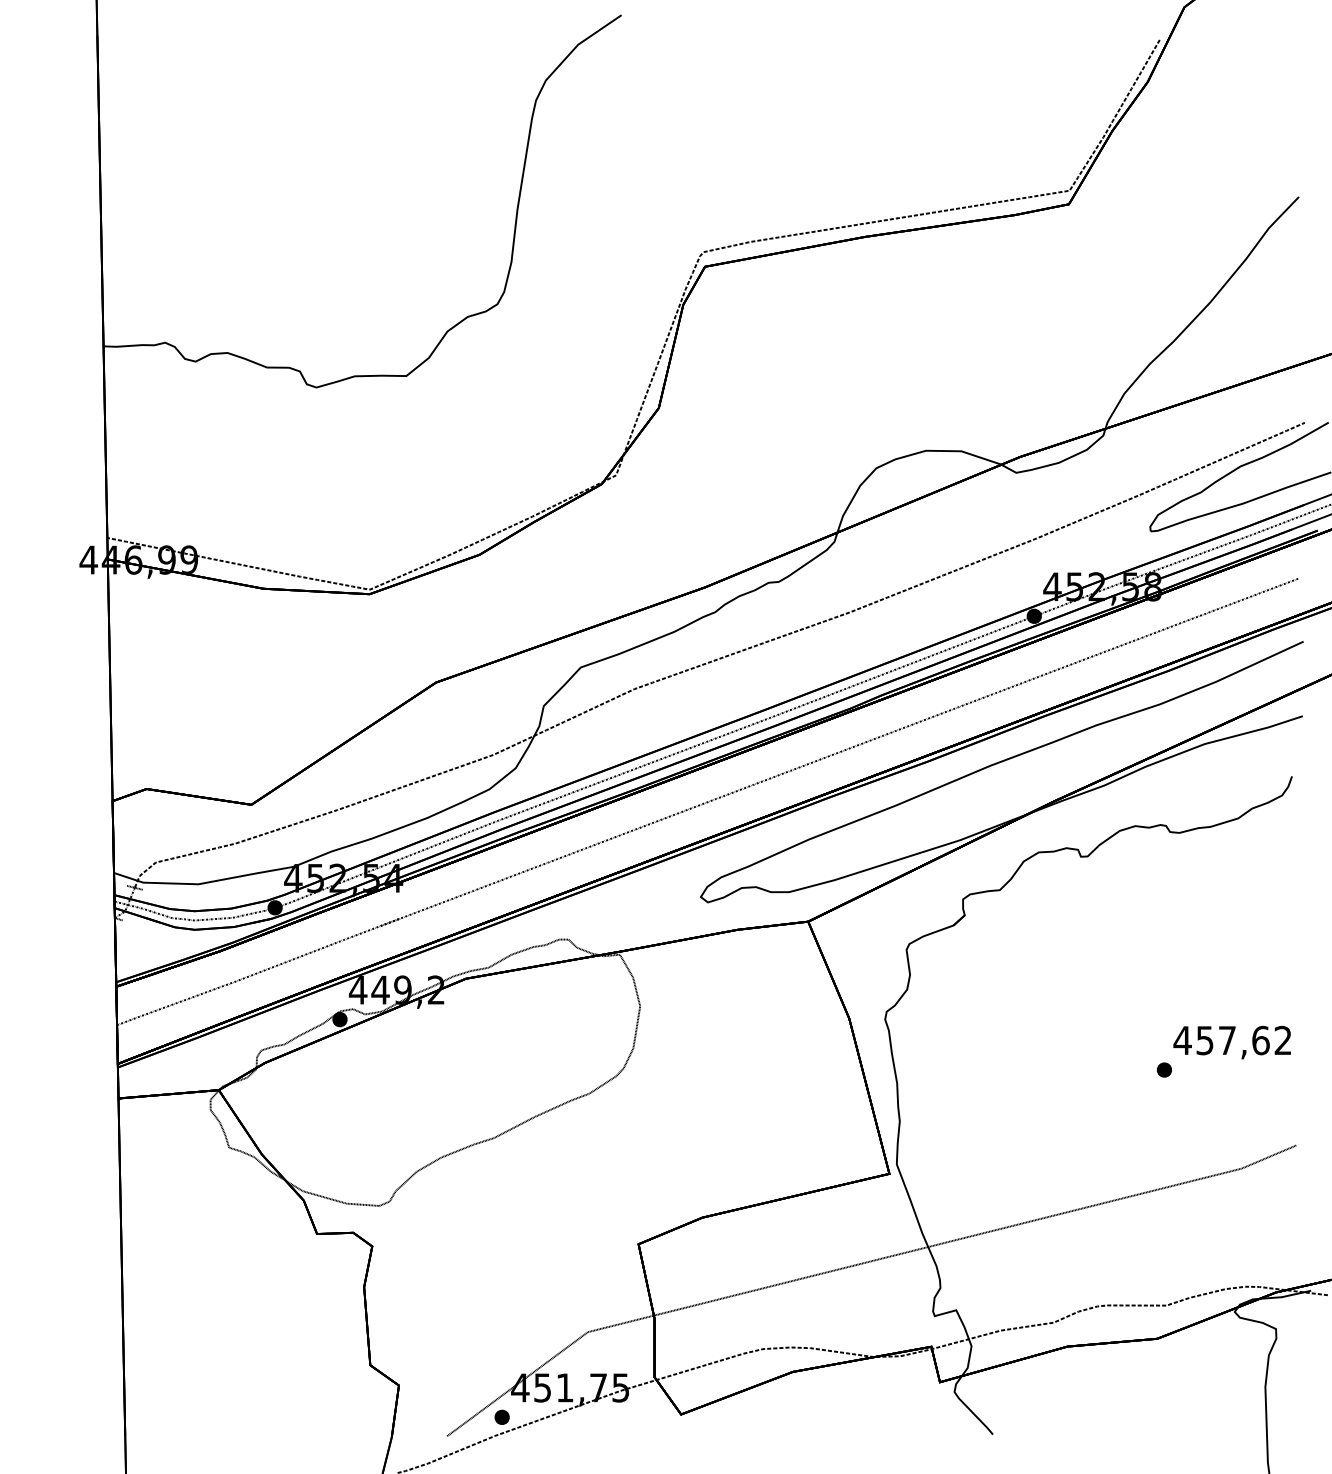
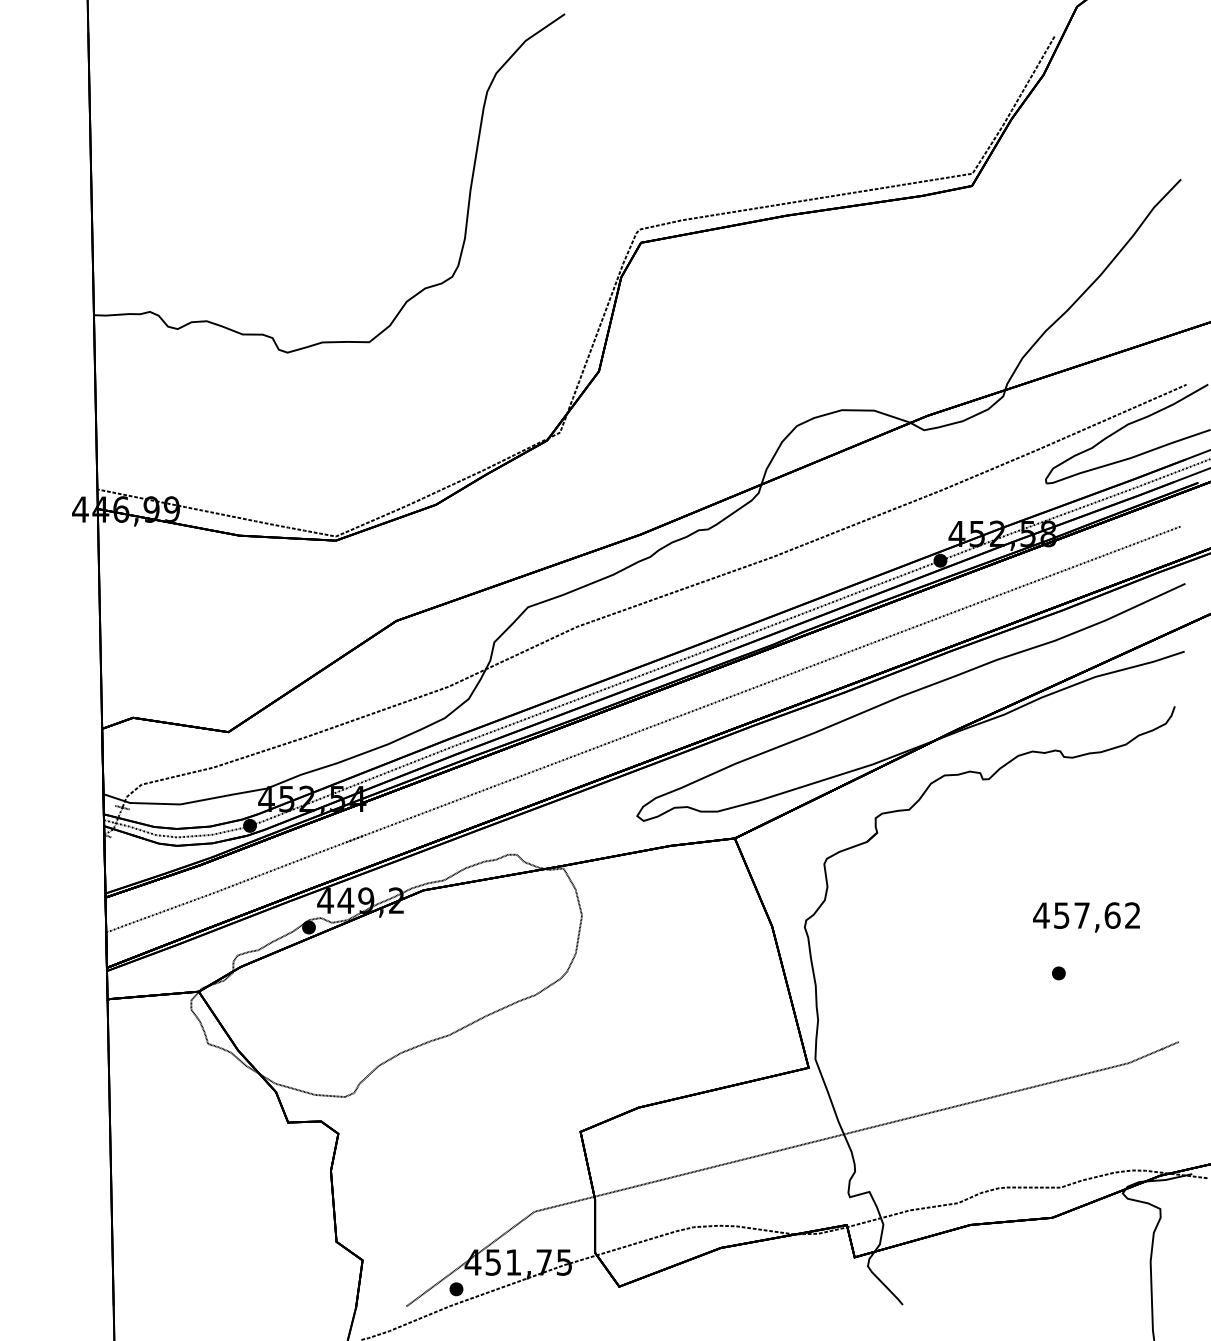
text: (1232, 1042) -> (1086, 917), moved

